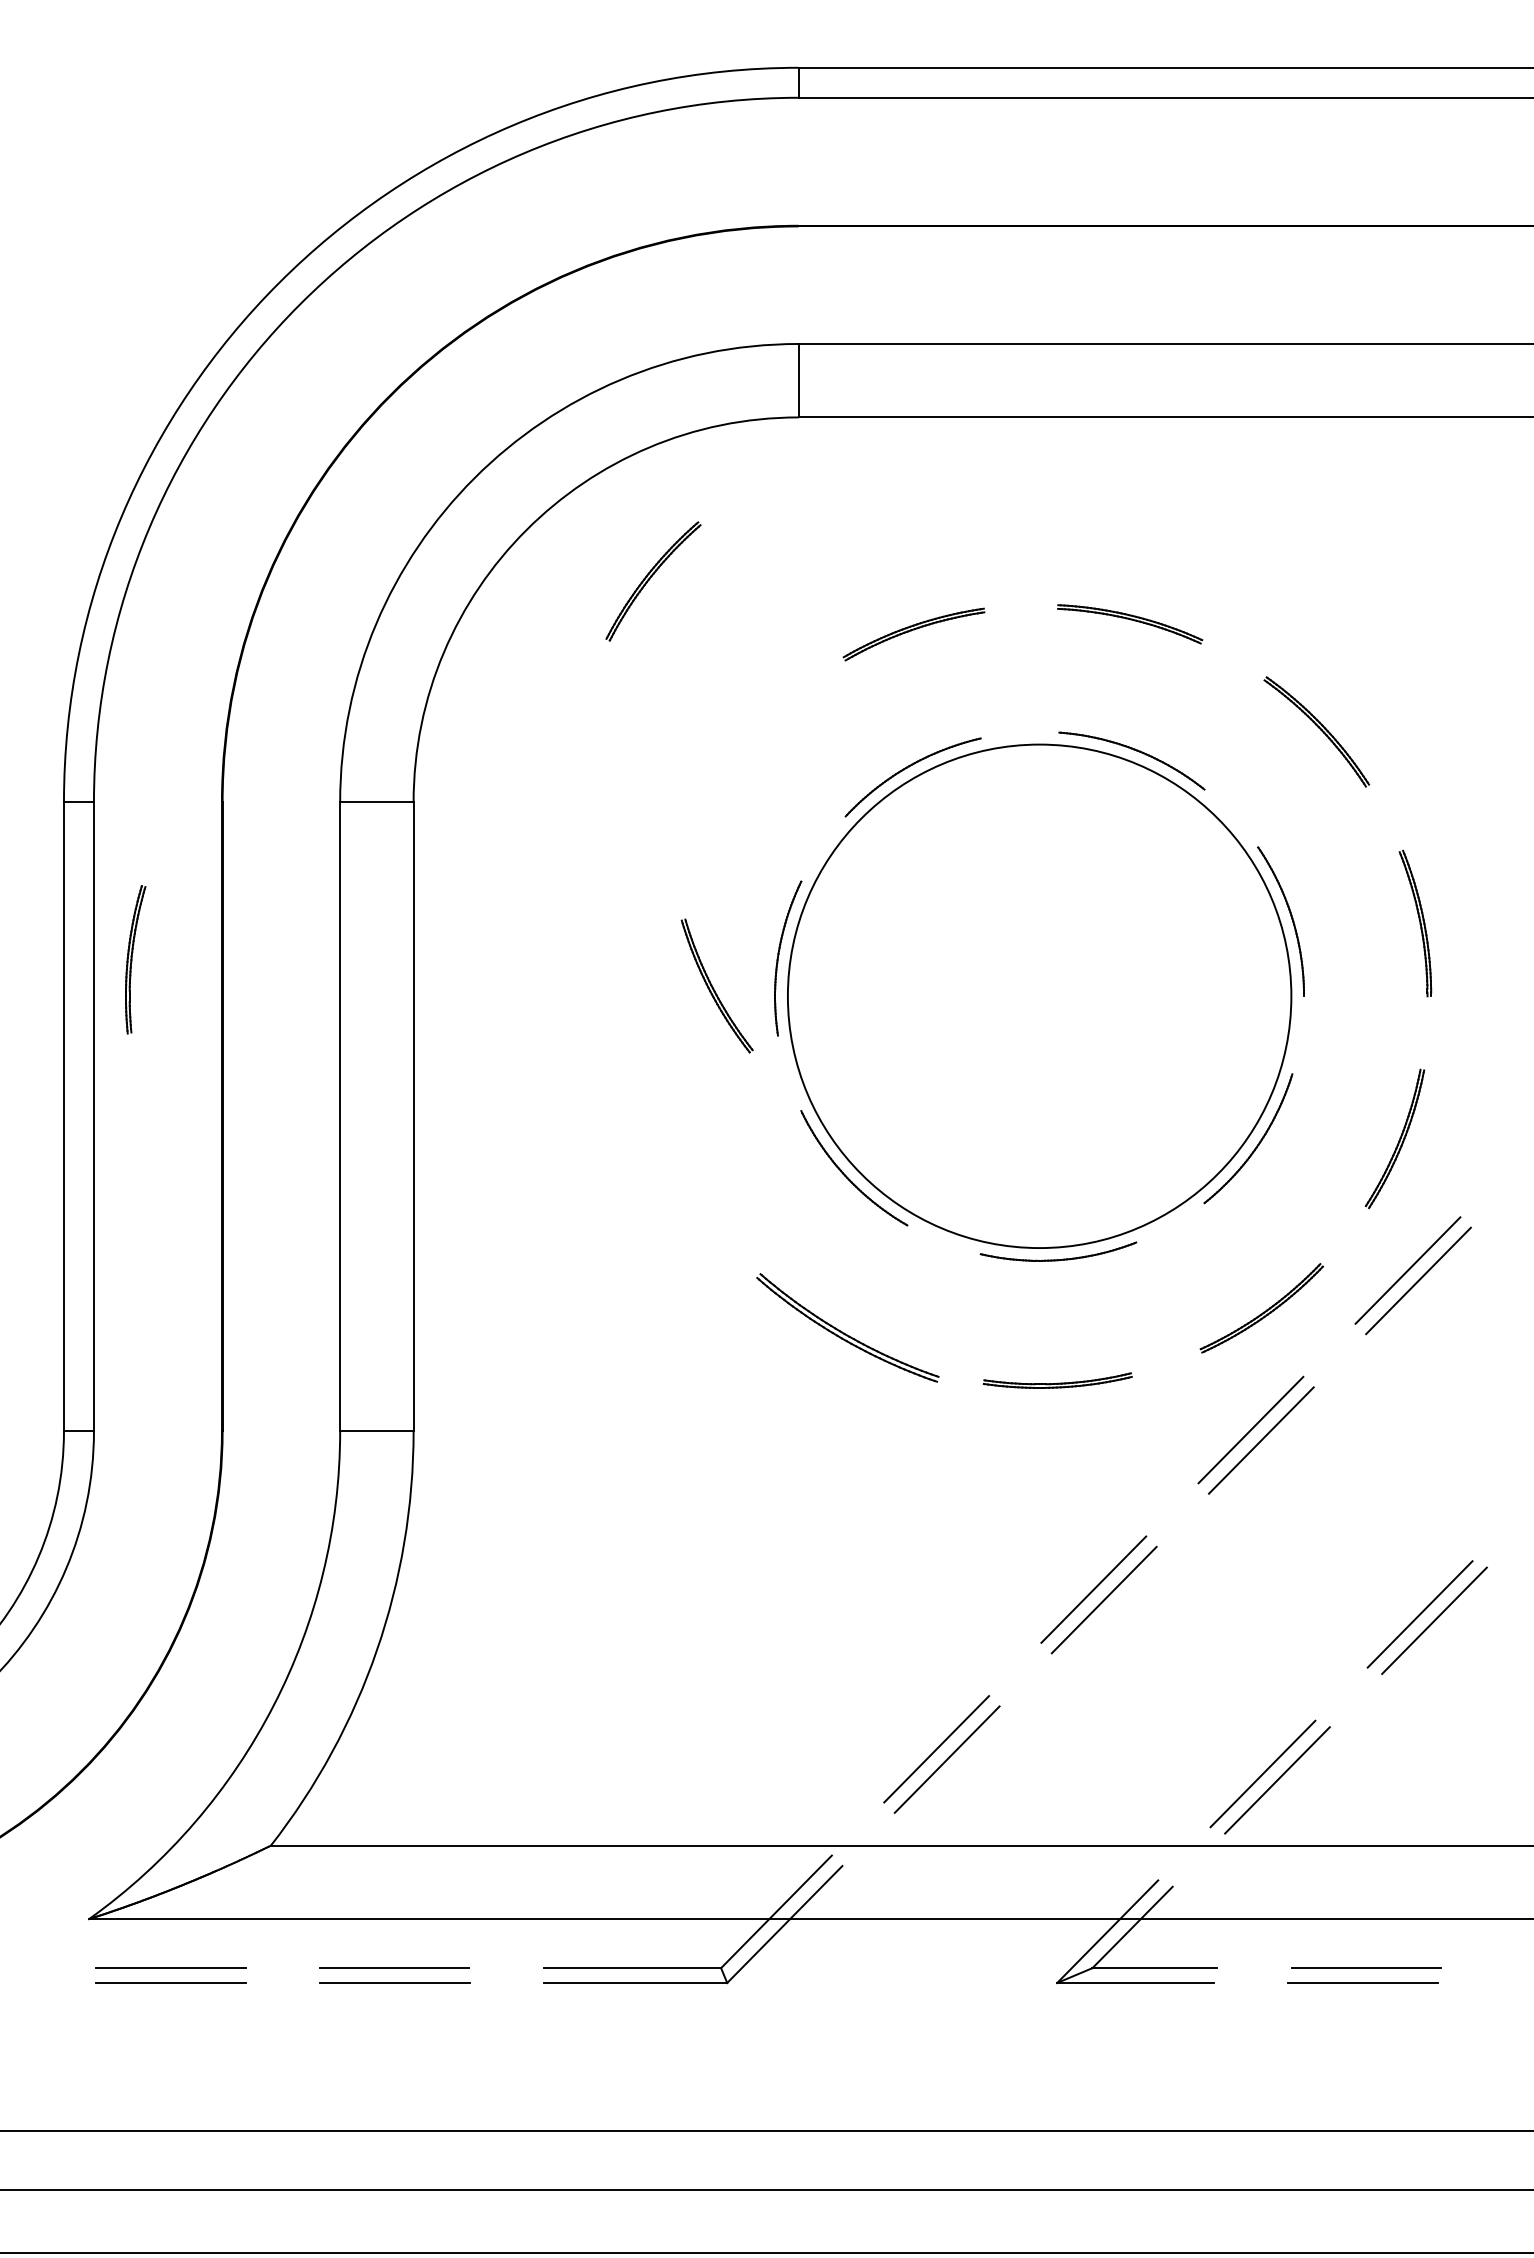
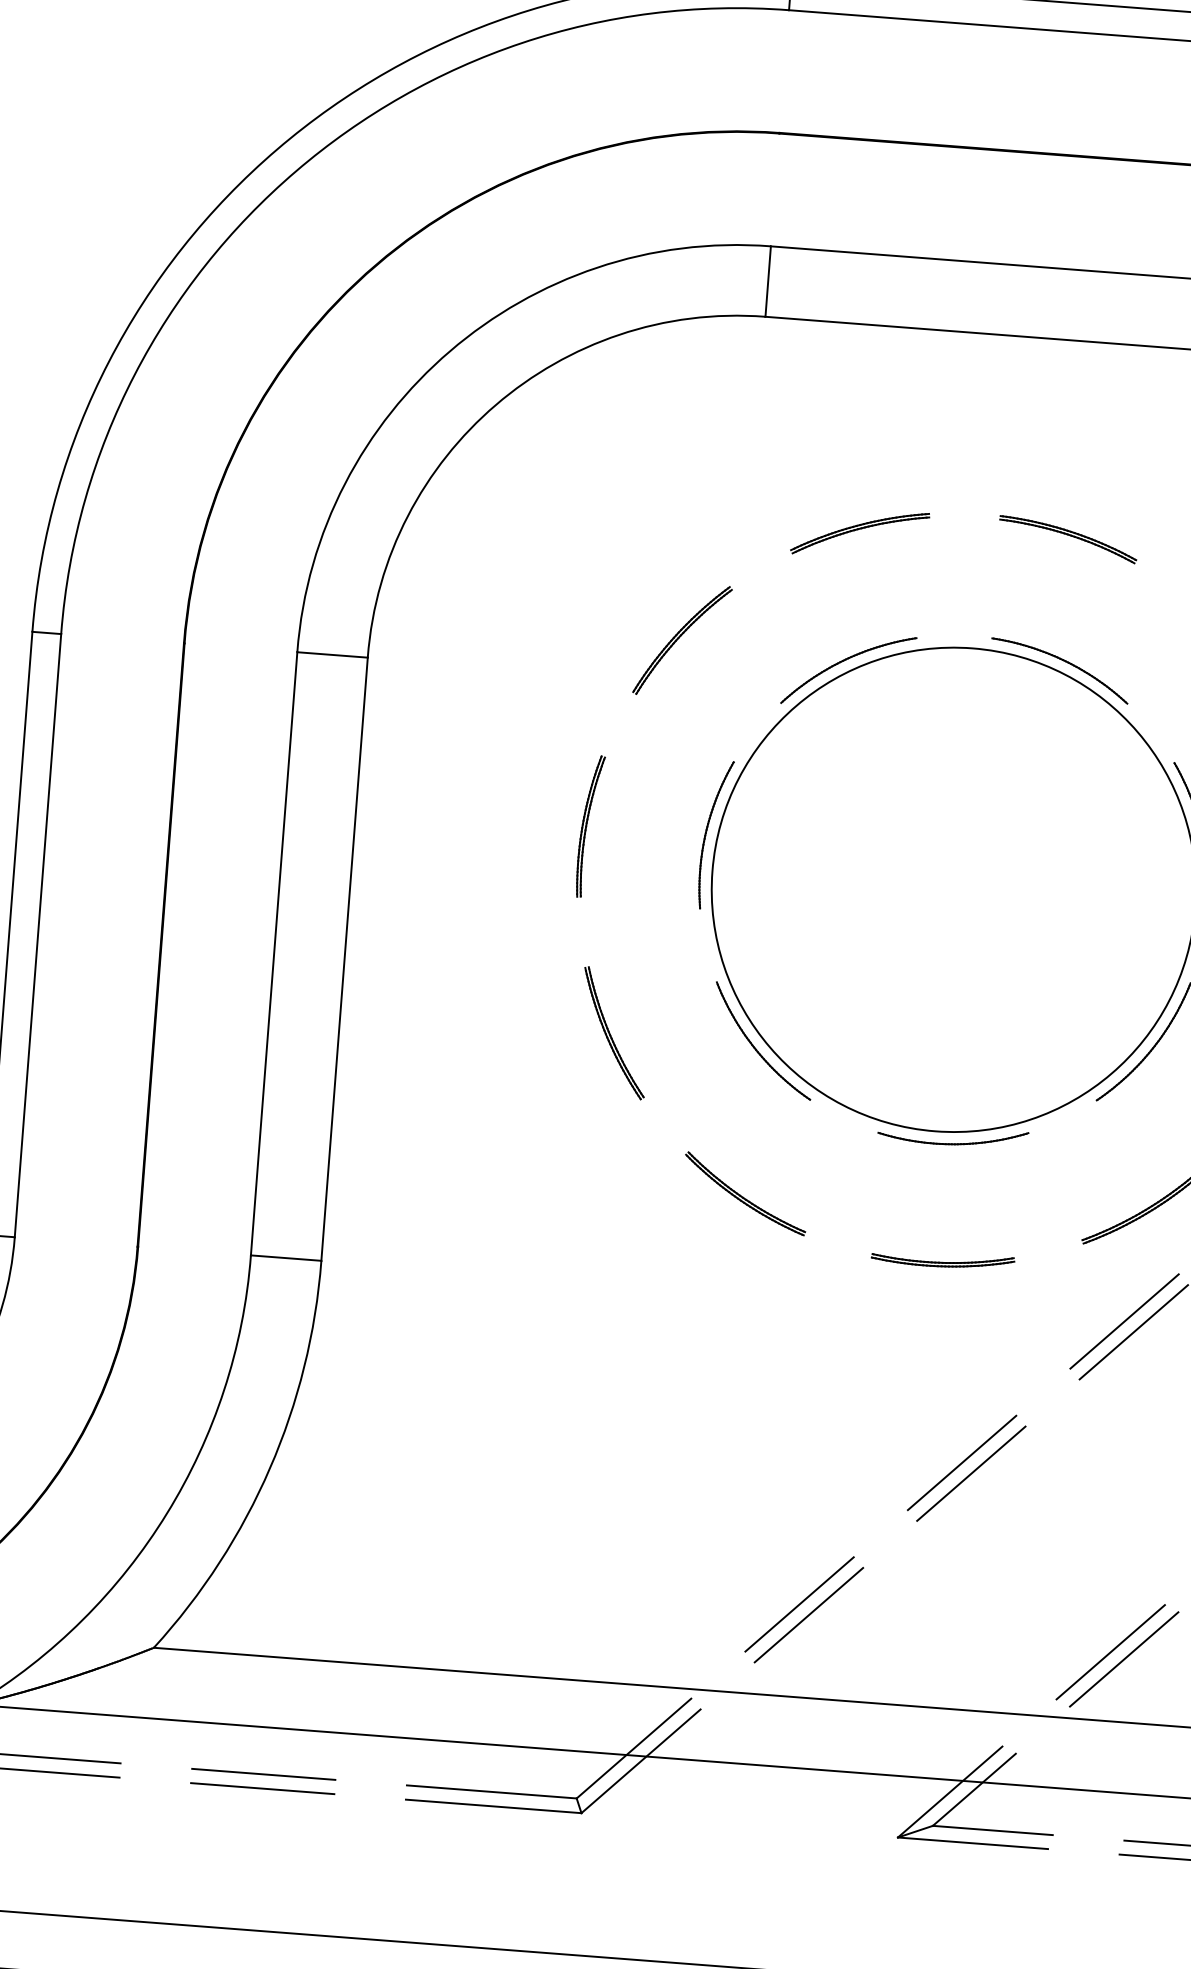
part: (653, 581) -> (682, 640), moved
part: (135, 959) -> (590, 826), moved
part: (716, 985) -> (613, 1032), moved
part: (847, 1327) -> (745, 1193), size x0.71

